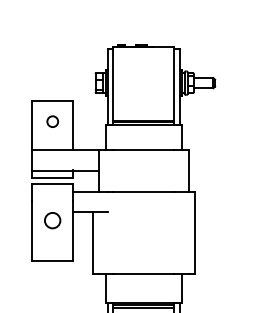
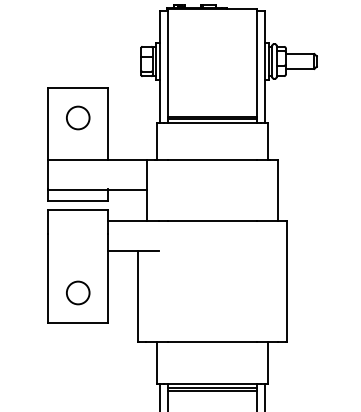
circle: (52, 121) -> (77, 117), size x1.43
circle: (52, 220) -> (77, 292), moved

